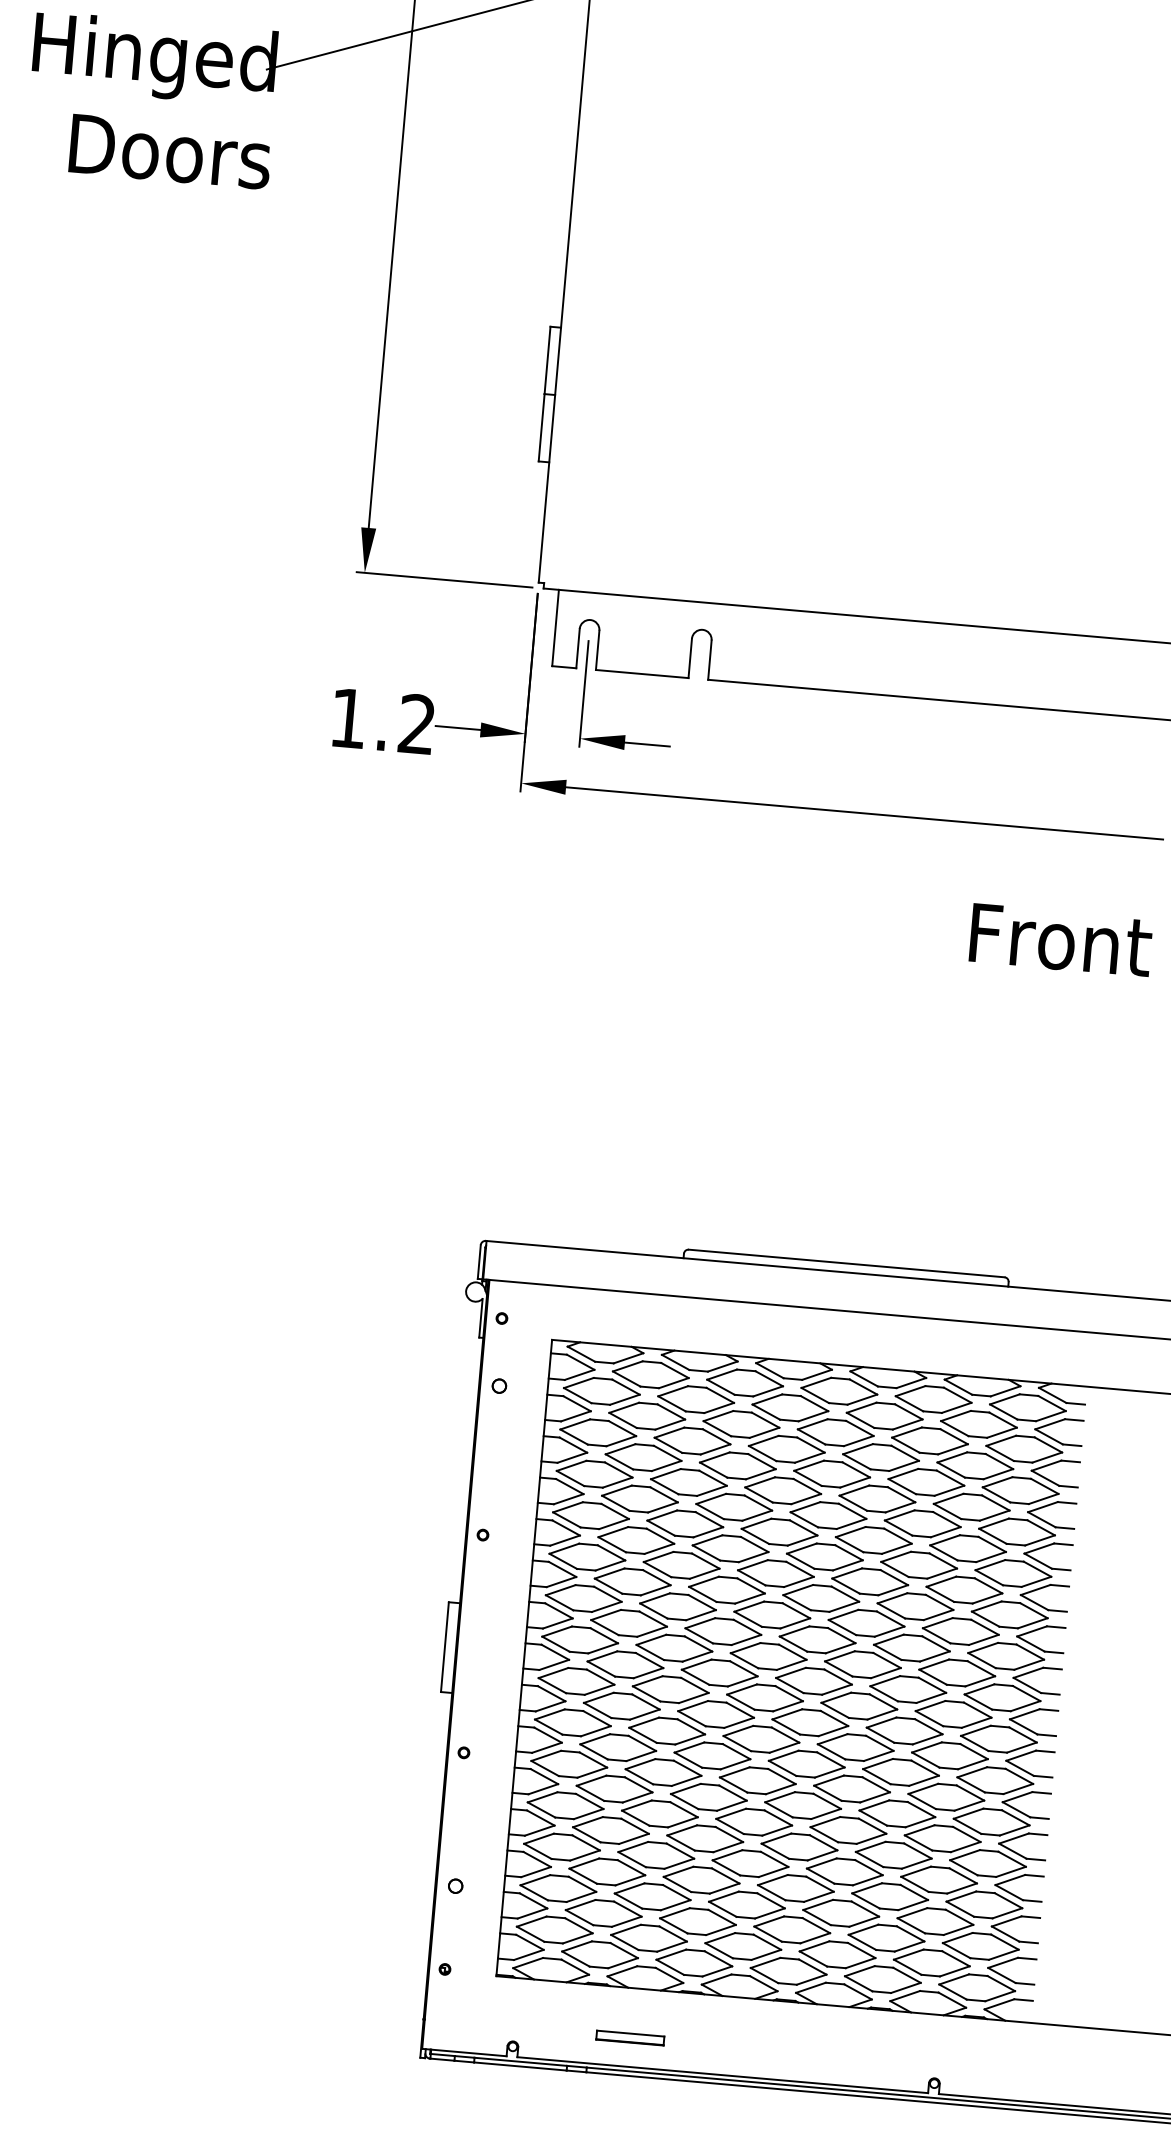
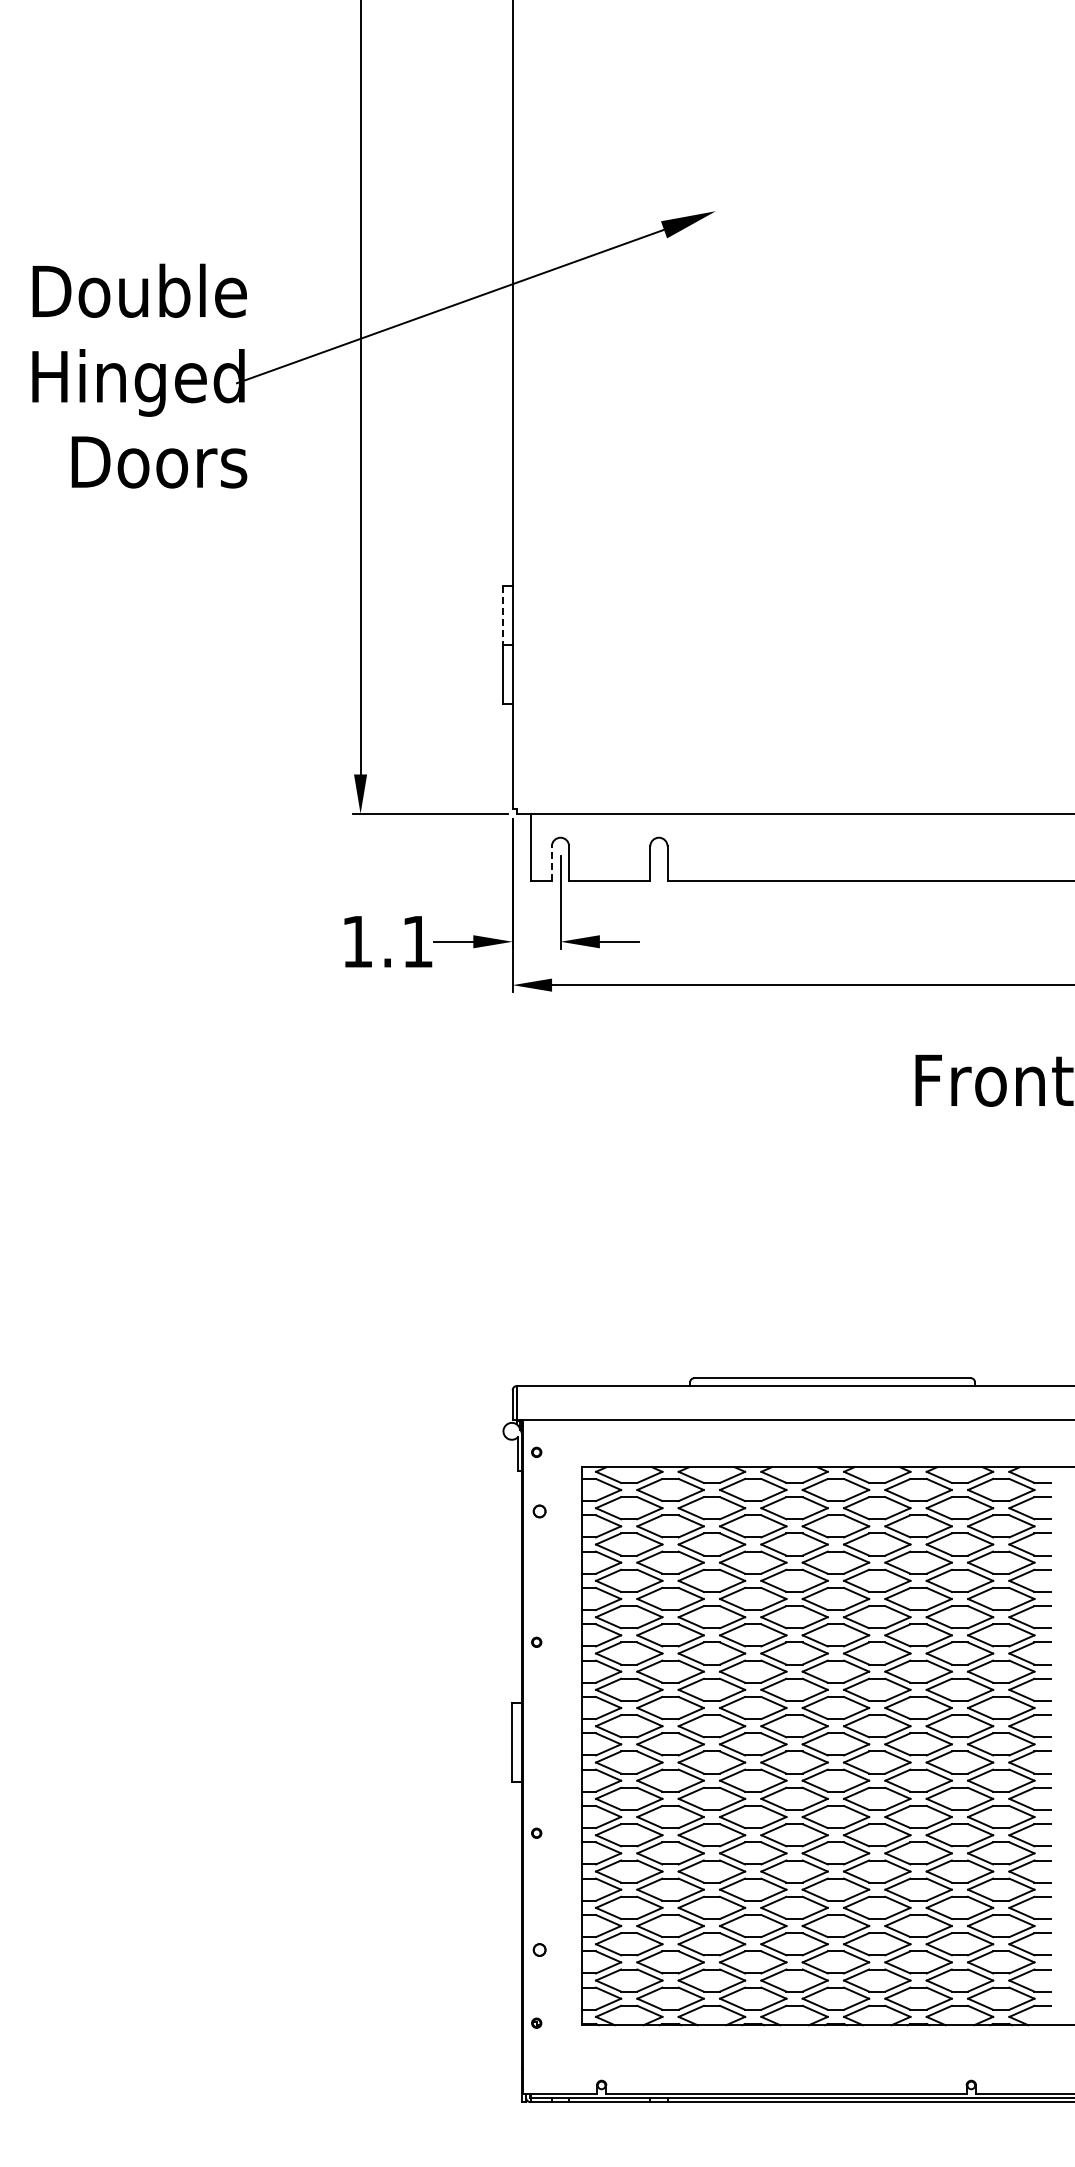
line: (547, 360) -> (503, 615), solid -> dashed
line: (577, 648) -> (551, 863), solid -> dashed
text: (416, 724) -> (417, 941), 1.2 -> 1.1
part: (630, 2037) -> (703, 2068), removed

